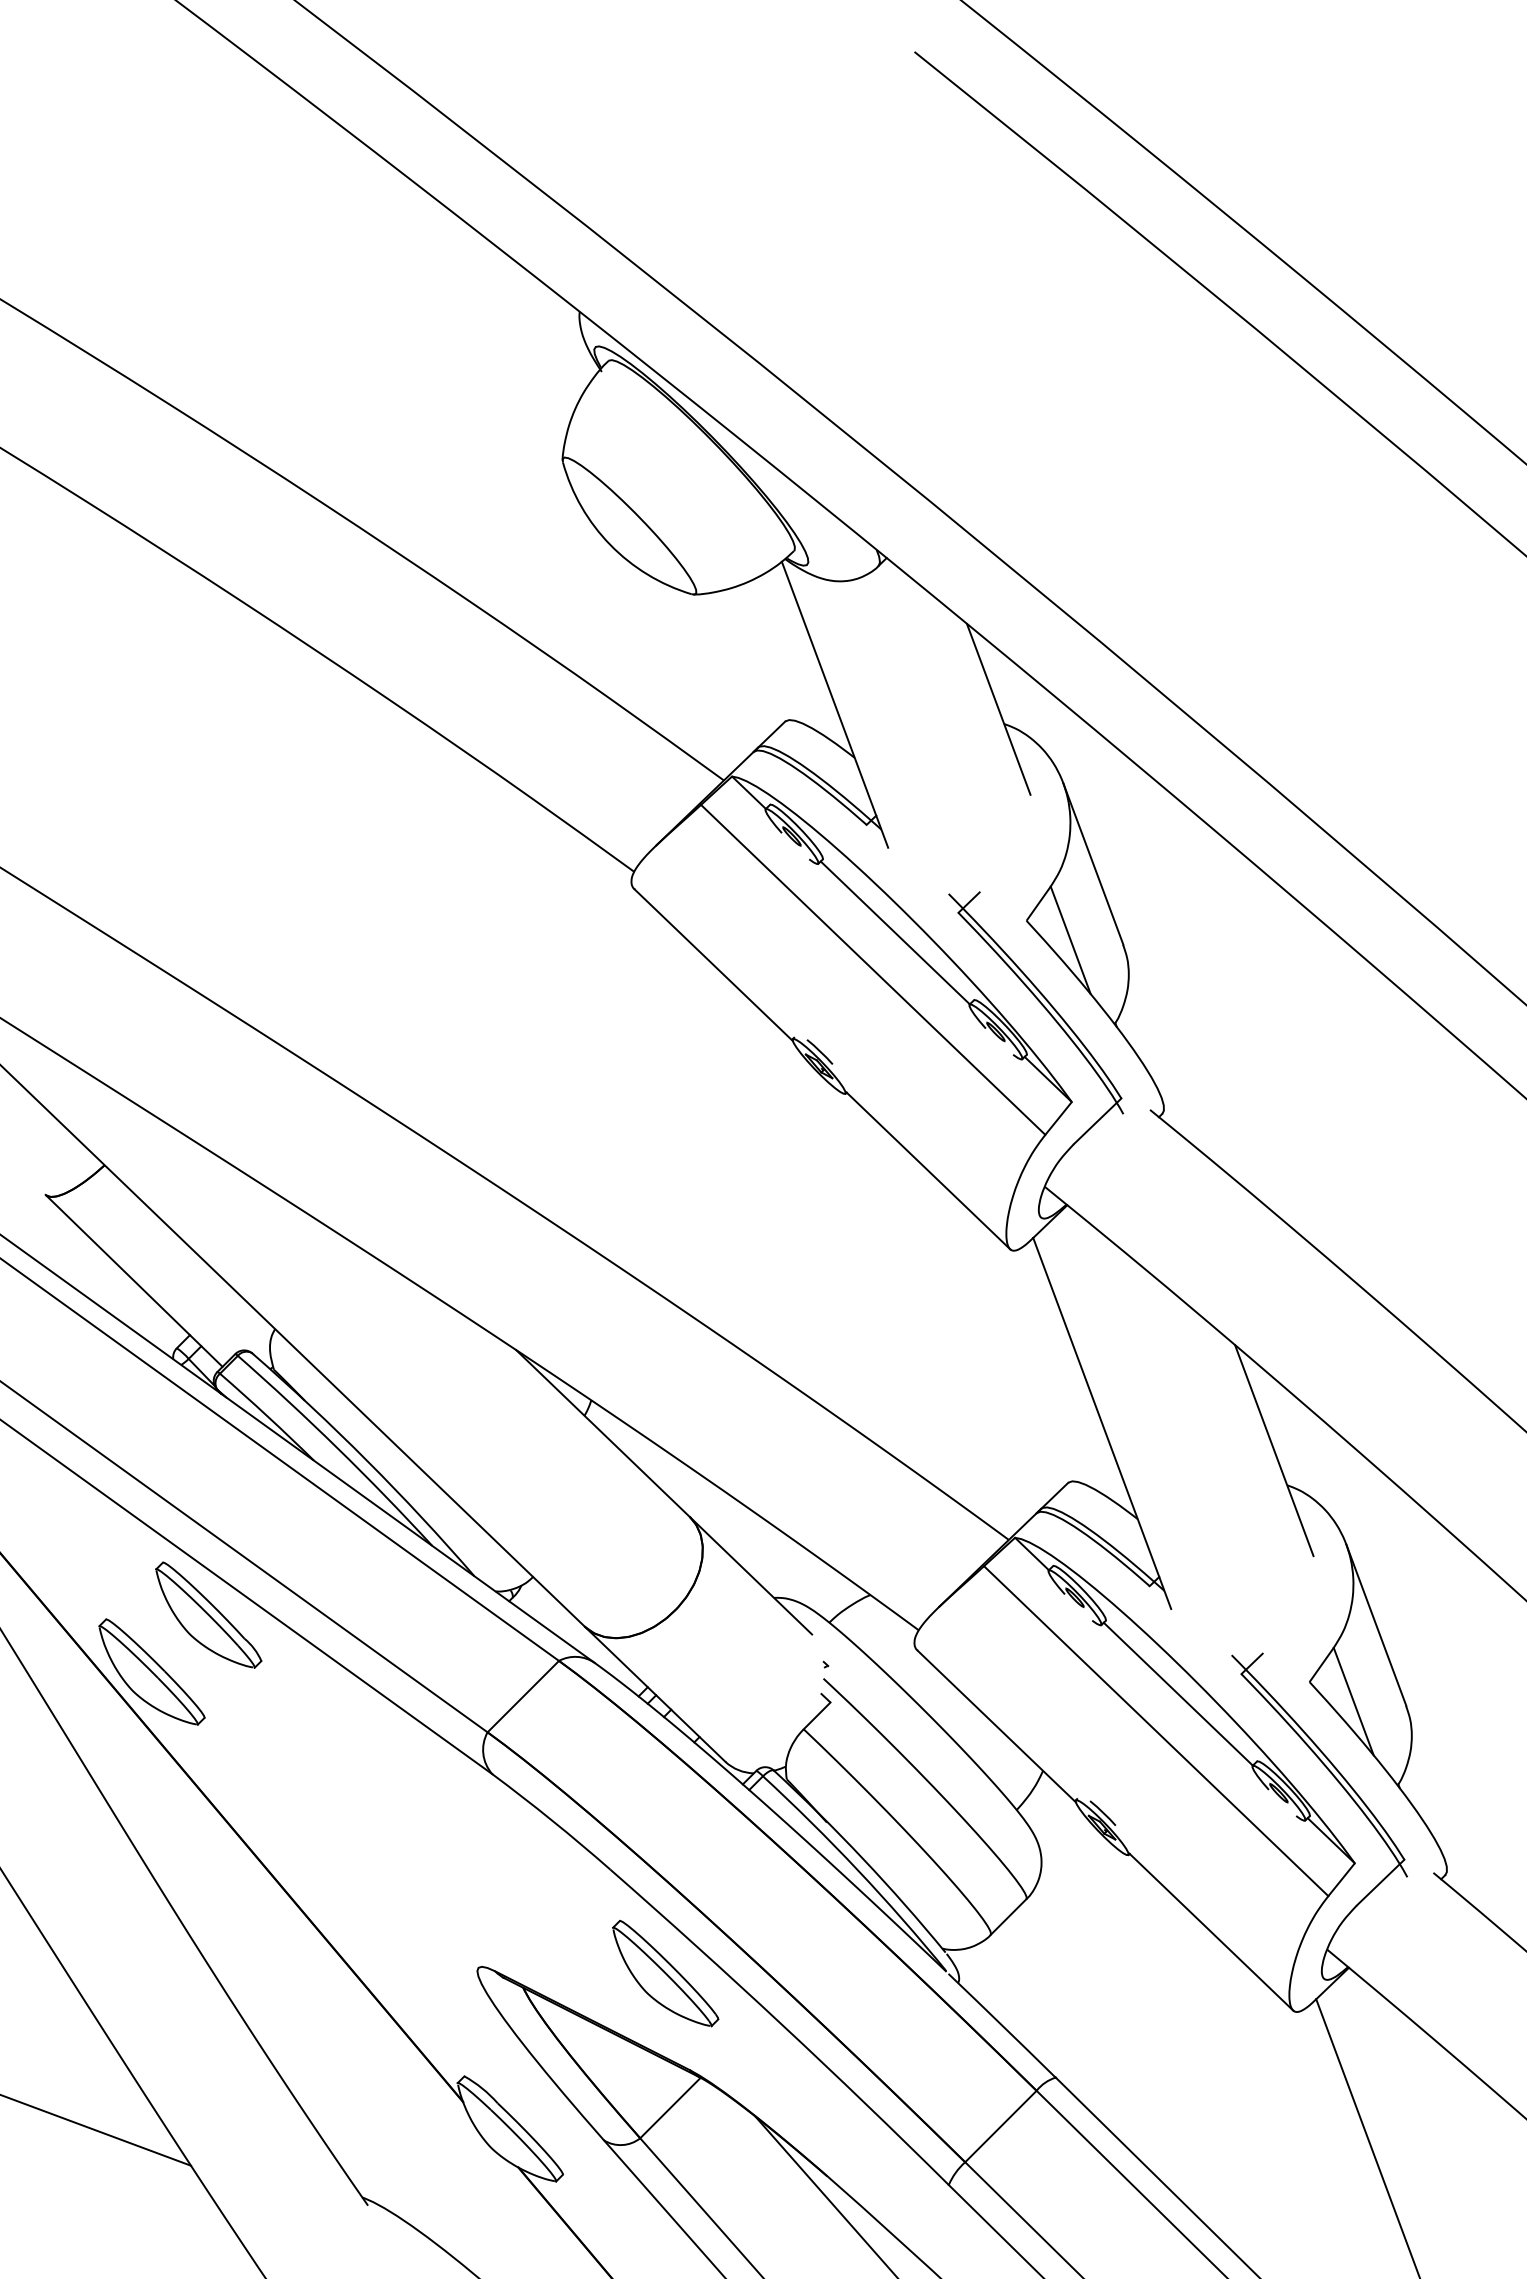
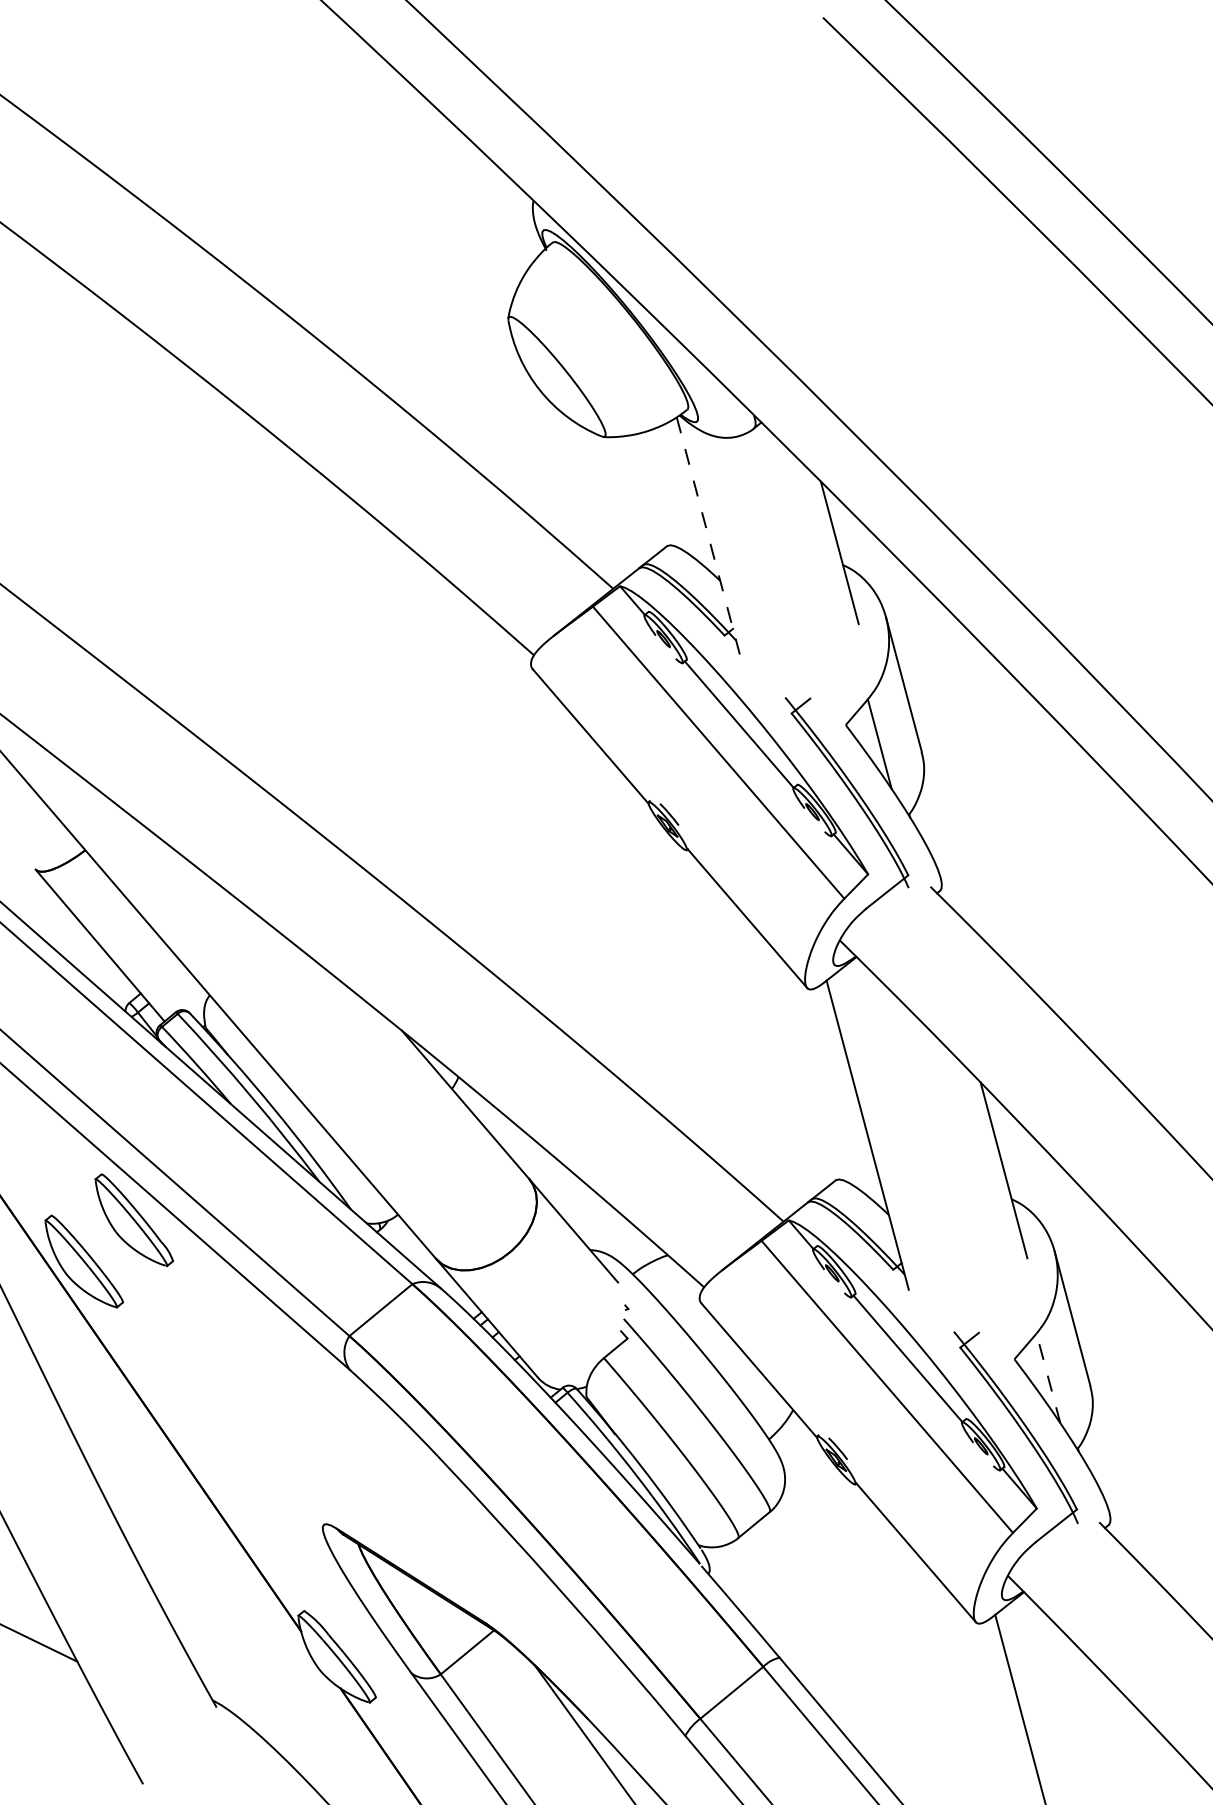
line: (835, 704) -> (708, 536), solid -> dashed
line: (1353, 1701) -> (1048, 1378), solid -> dashed
part: (665, 1973) -> (473, 1543), removed

